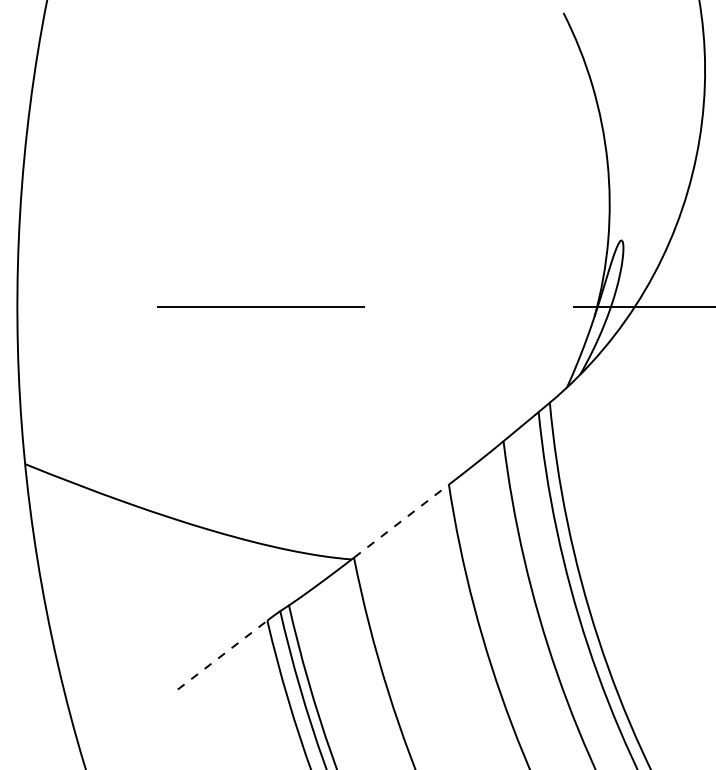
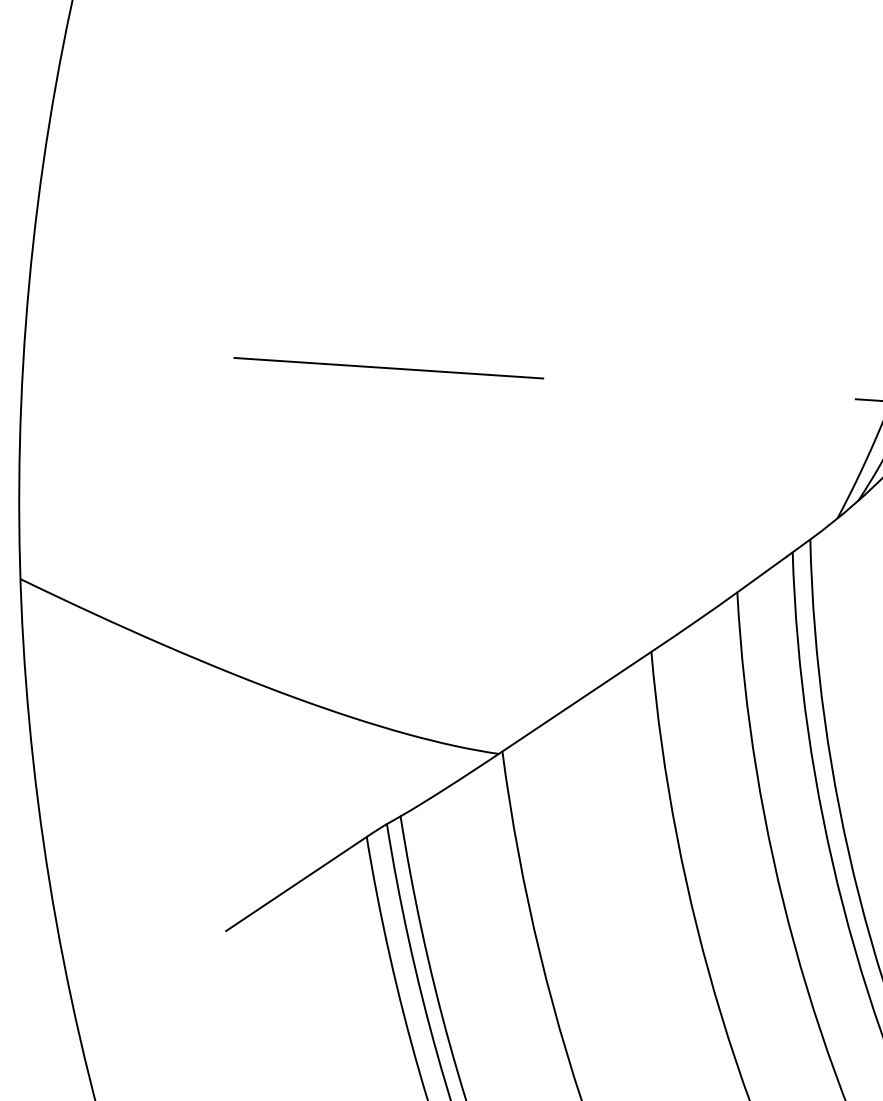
line: (401, 521) -> (576, 702), dashed -> solid
line: (222, 655) -> (296, 884), dashed -> solid

